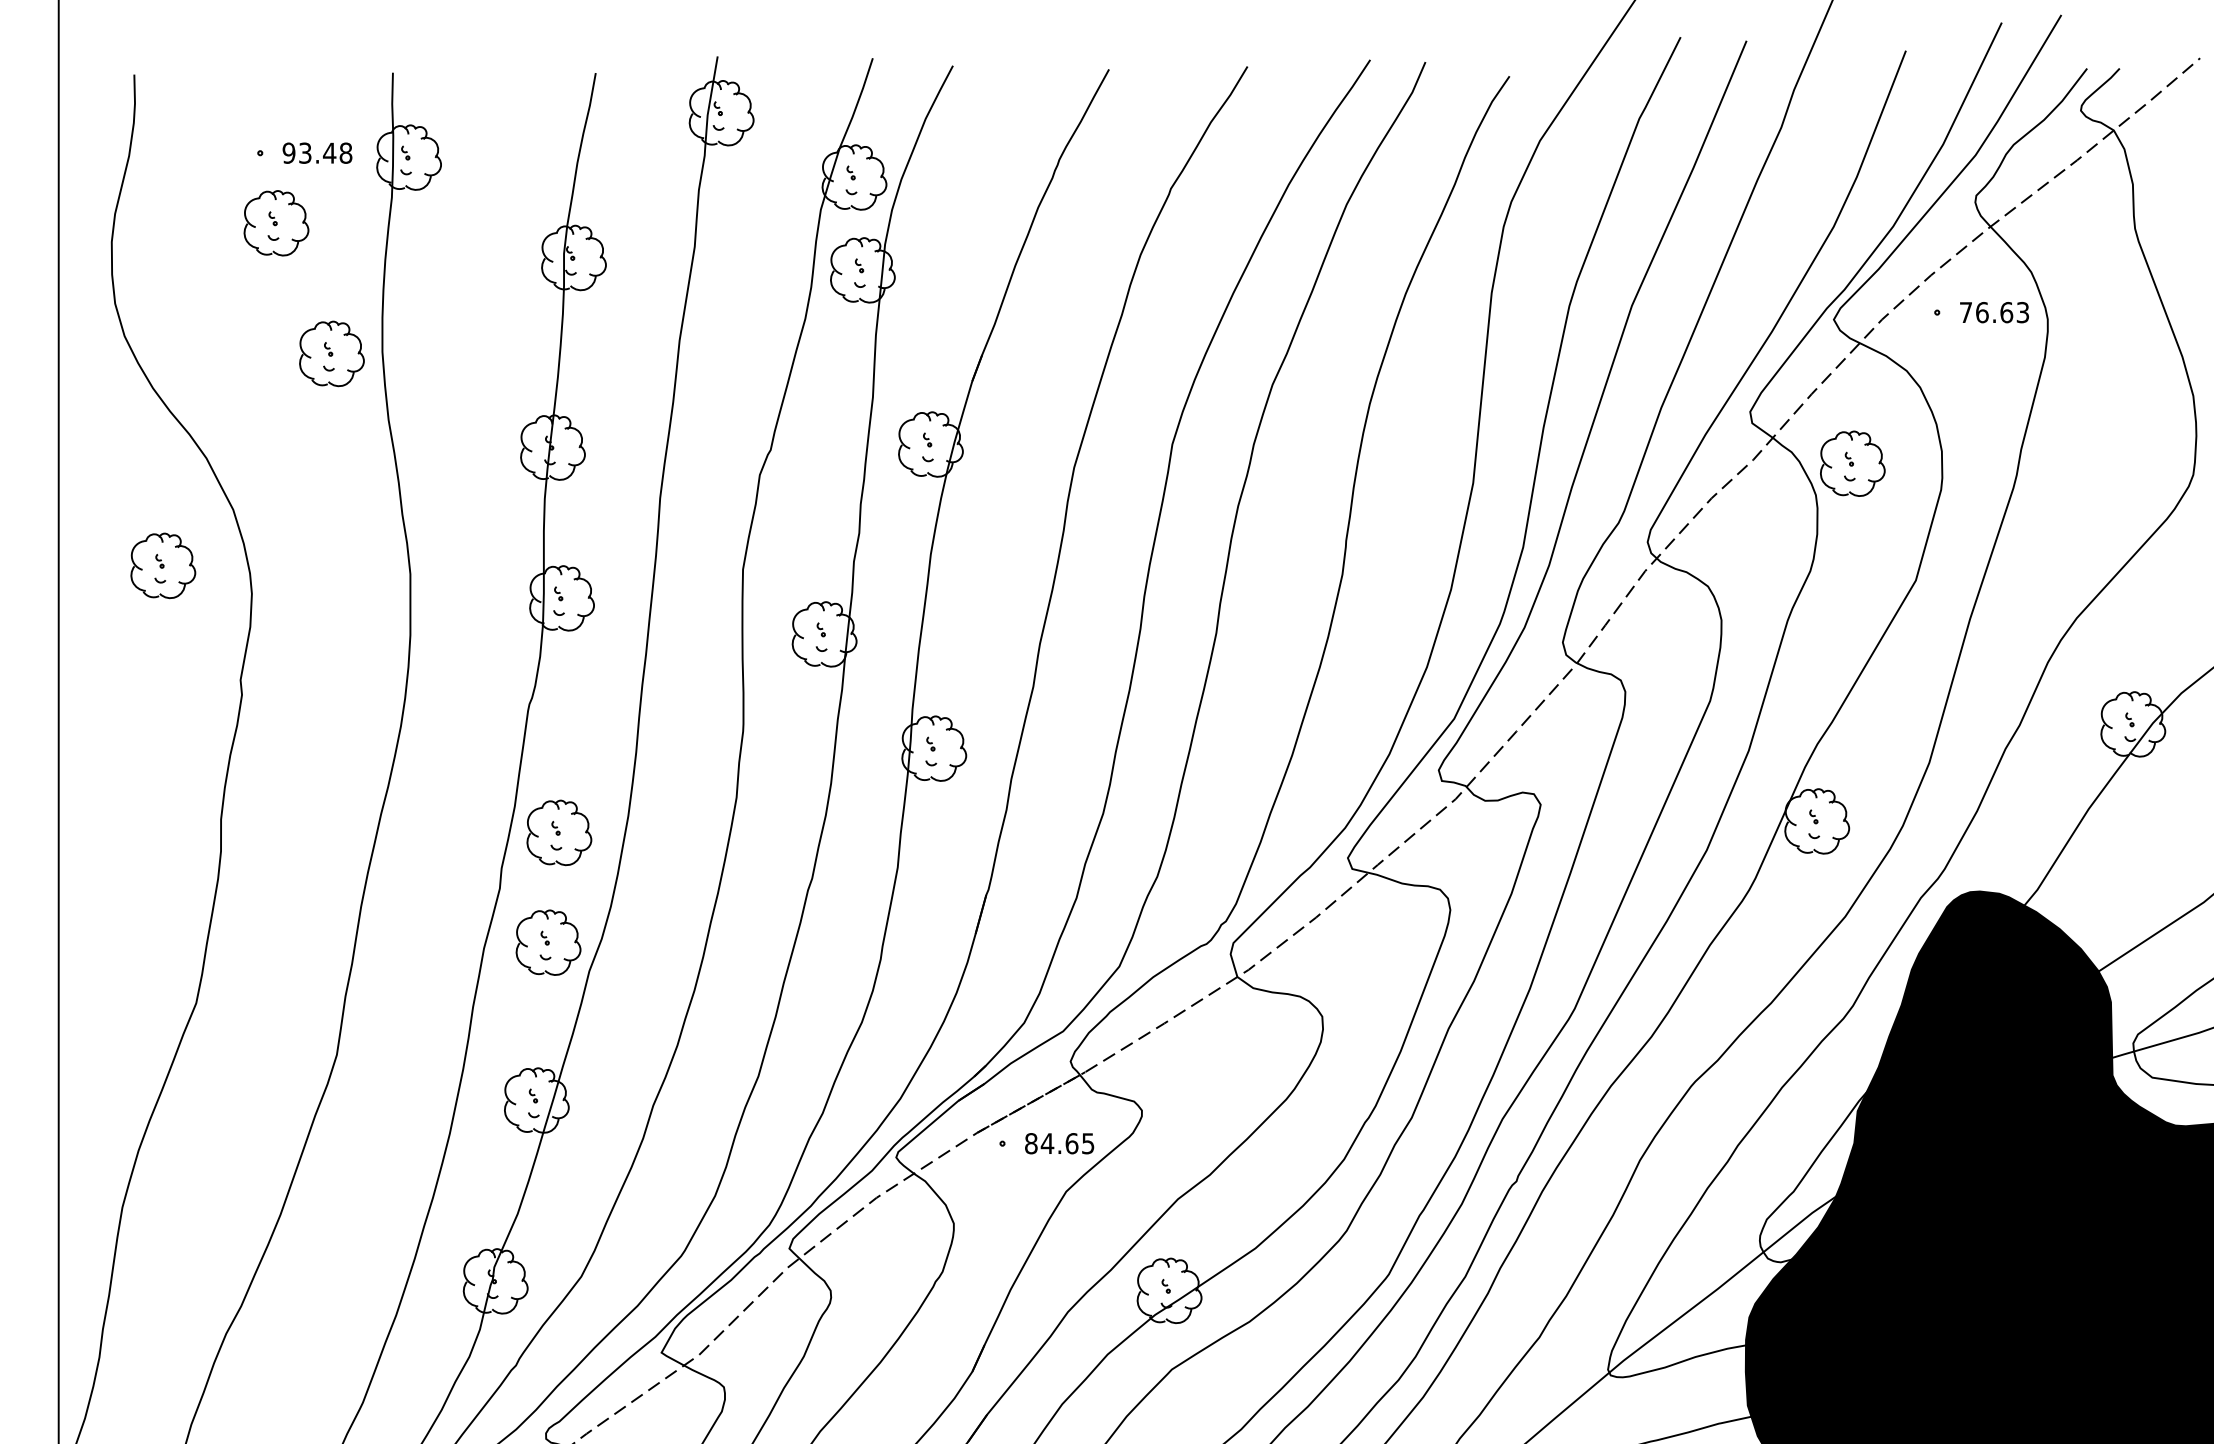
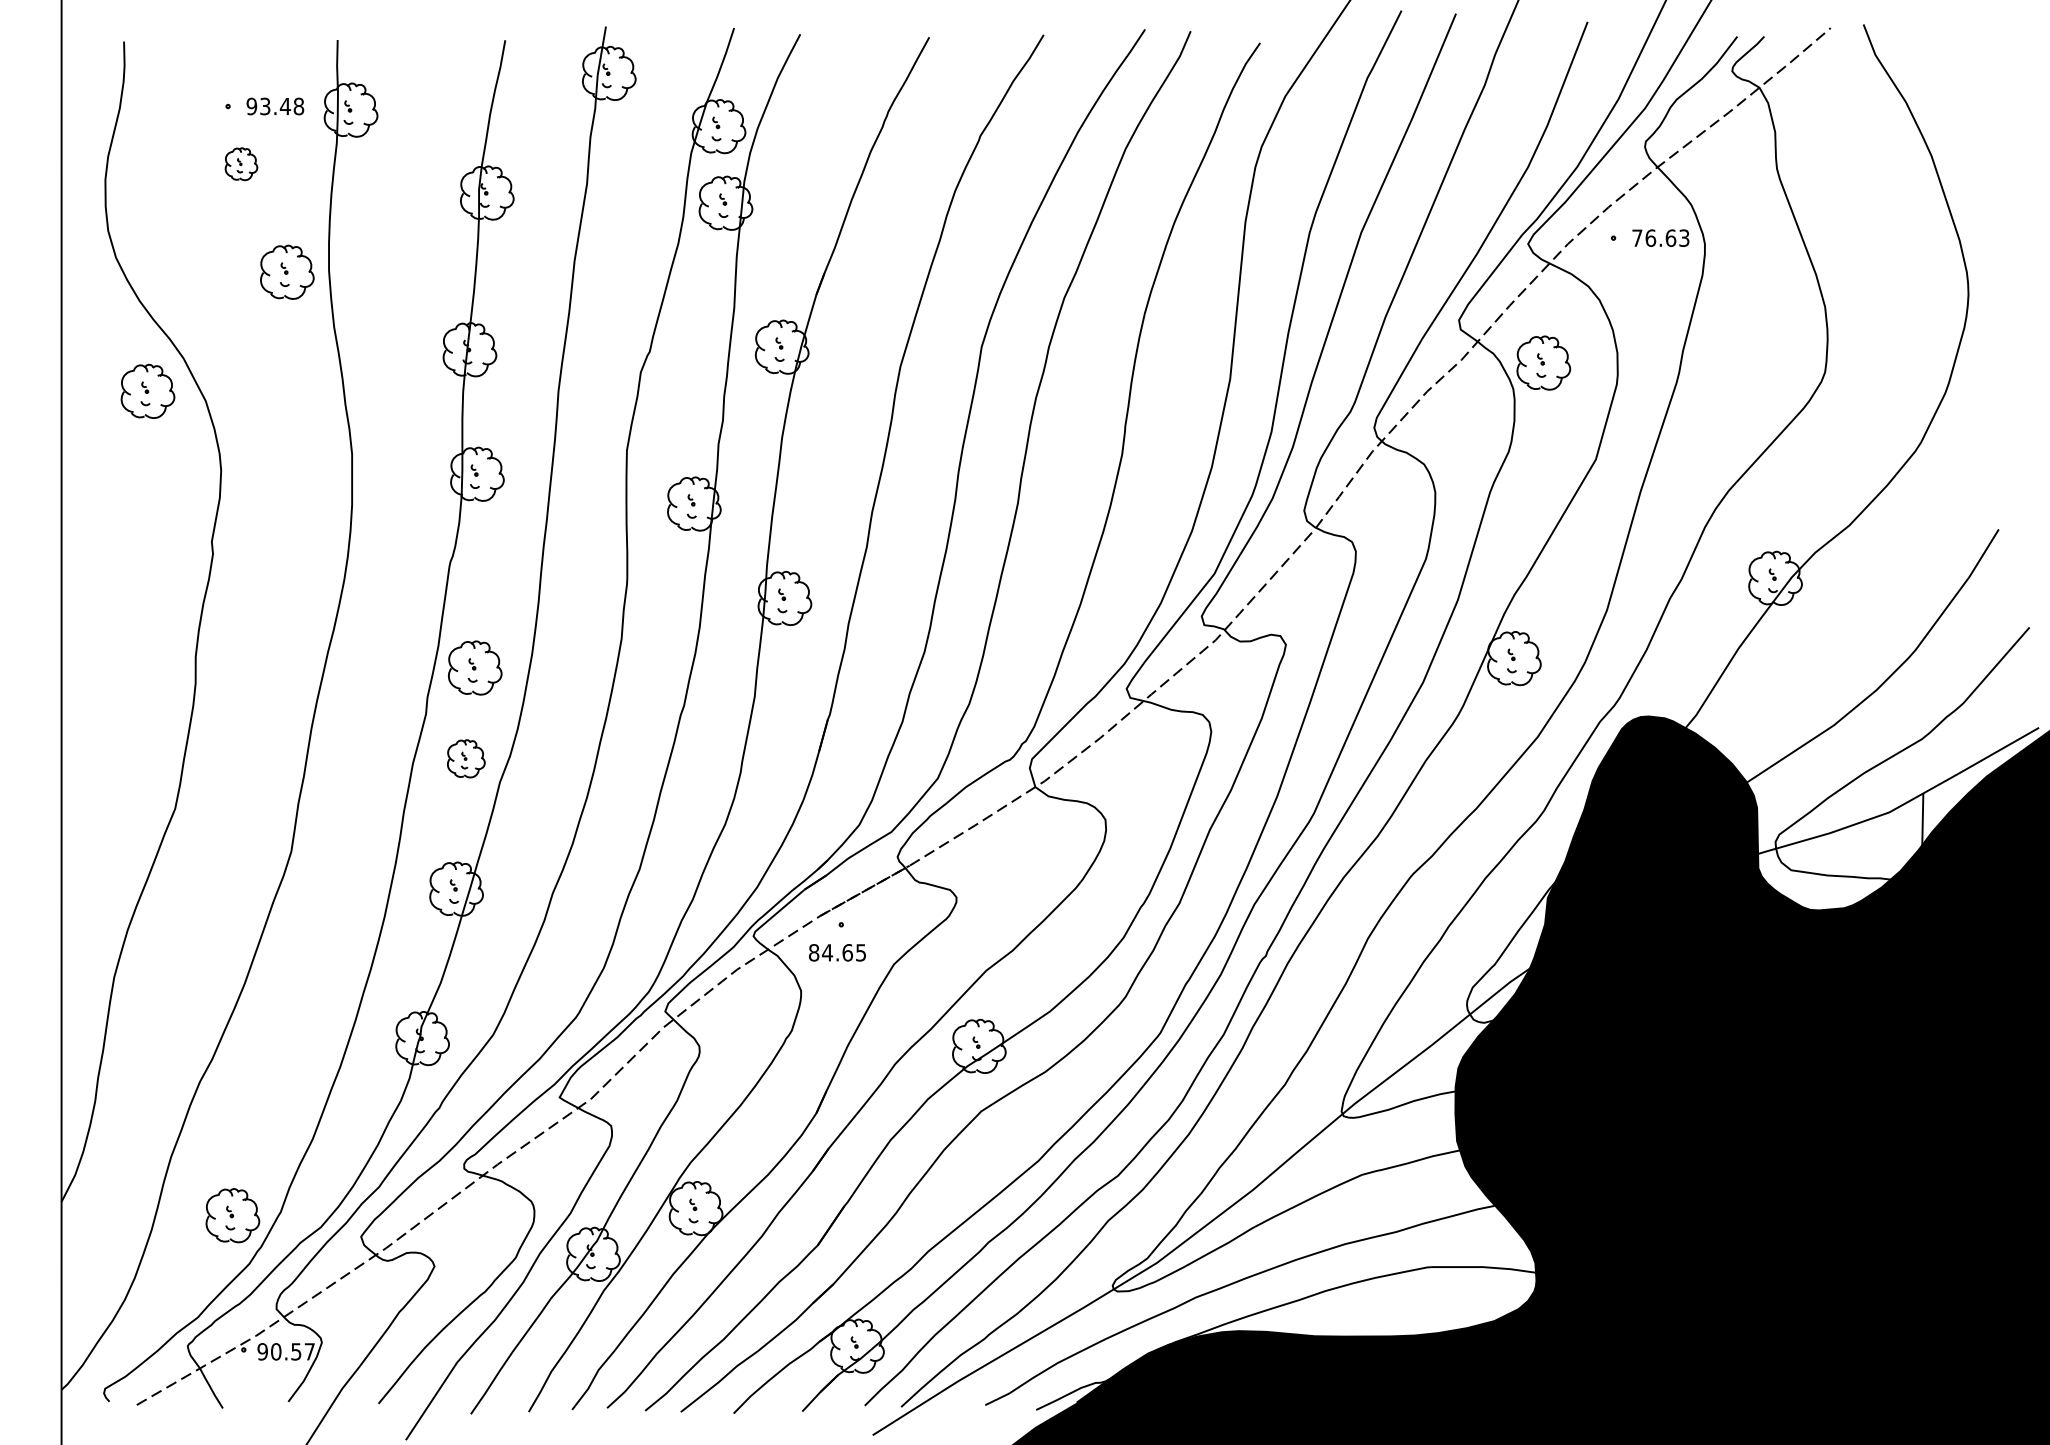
part: (276, 222) -> (241, 163), size x0.6
part: (162, 564) -> (147, 390), moved
part: (548, 942) -> (466, 758), size x0.7
text: (1059, 1143) -> (837, 952), moved

